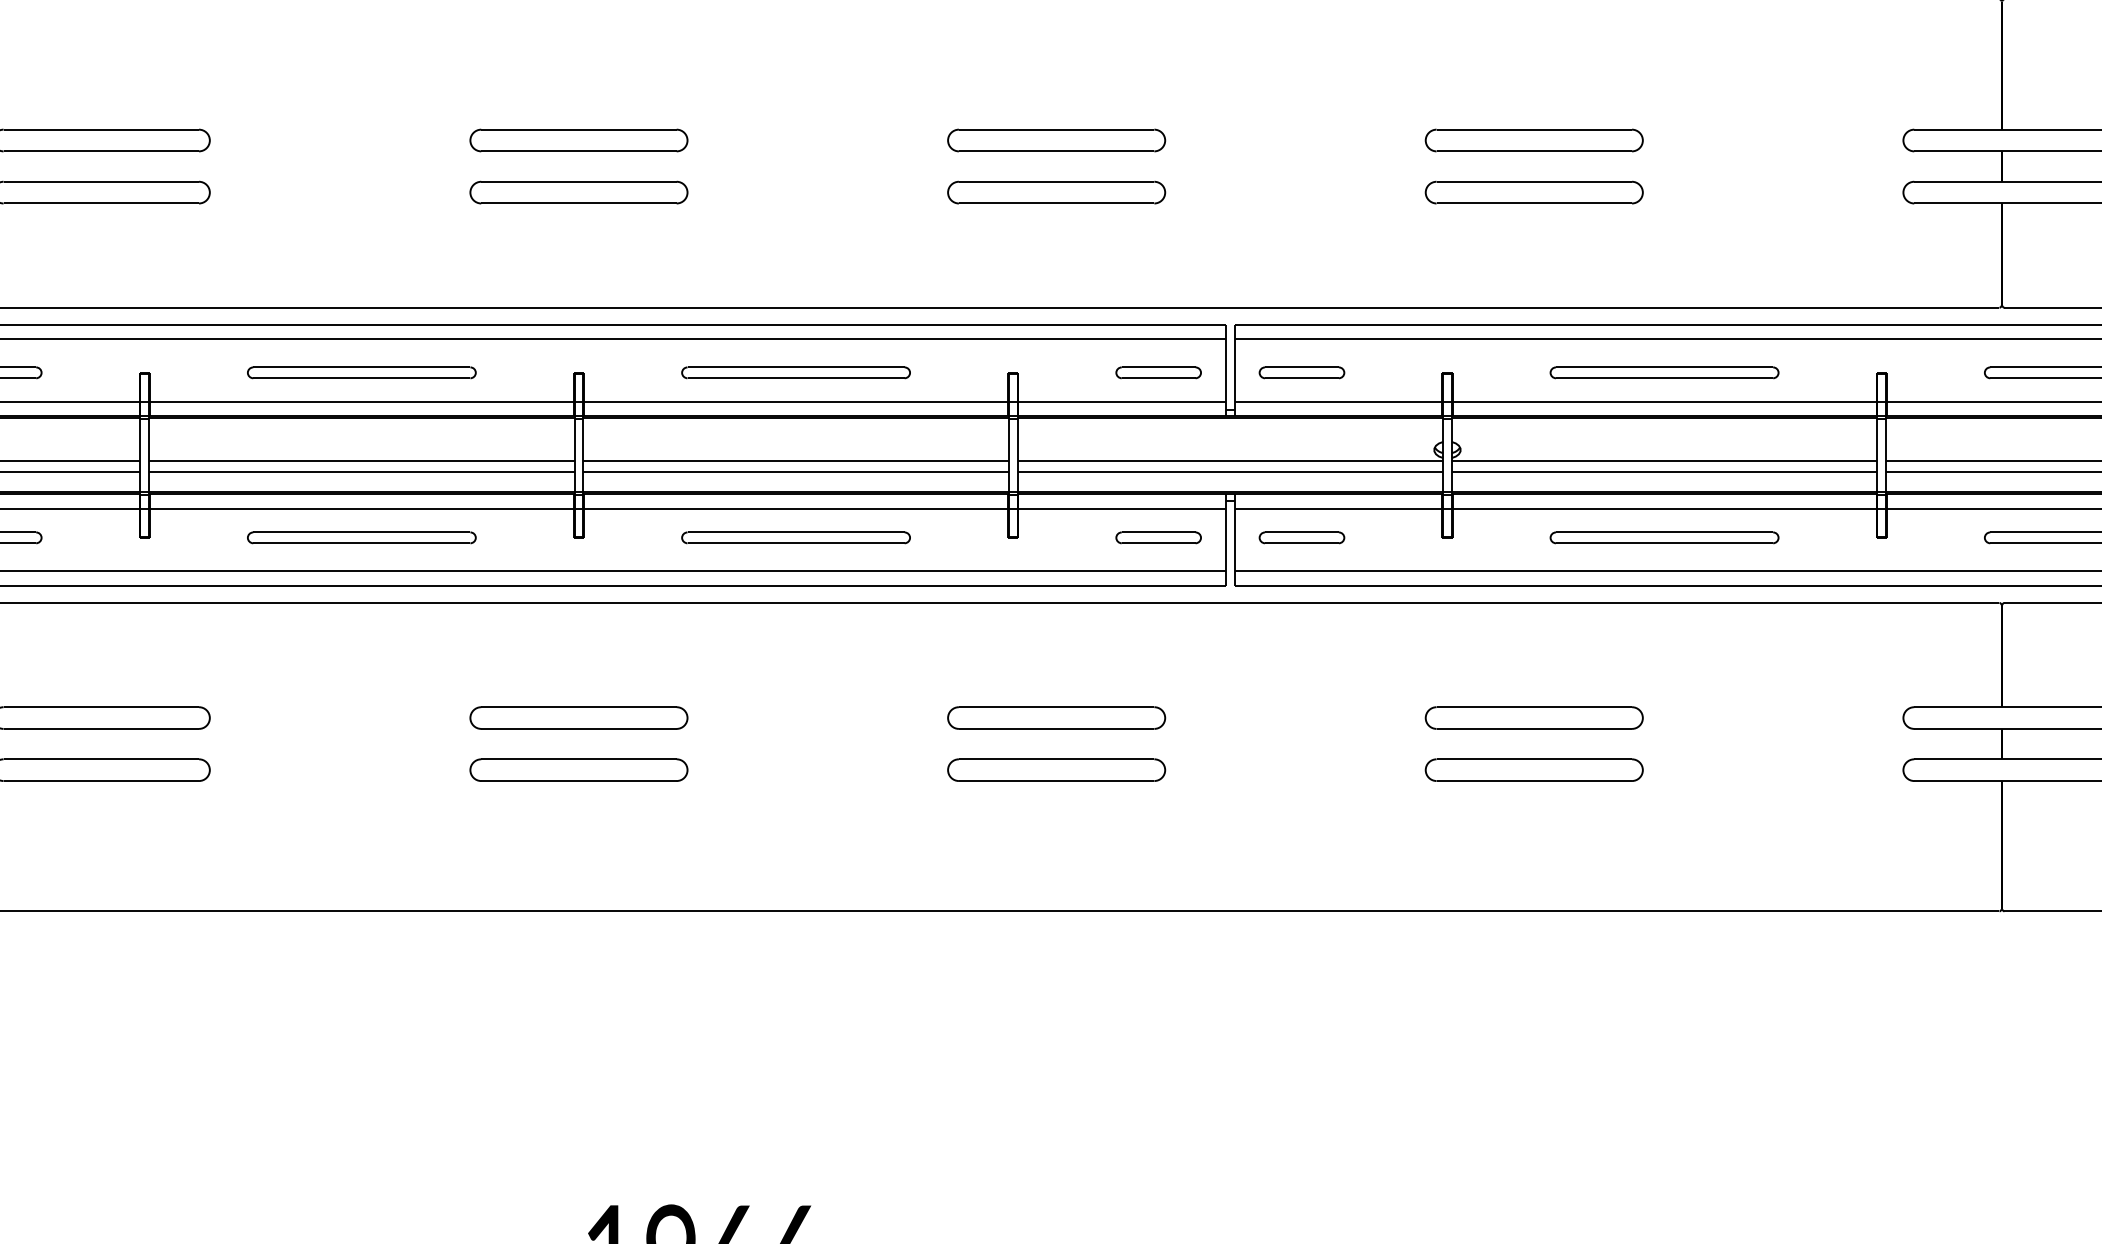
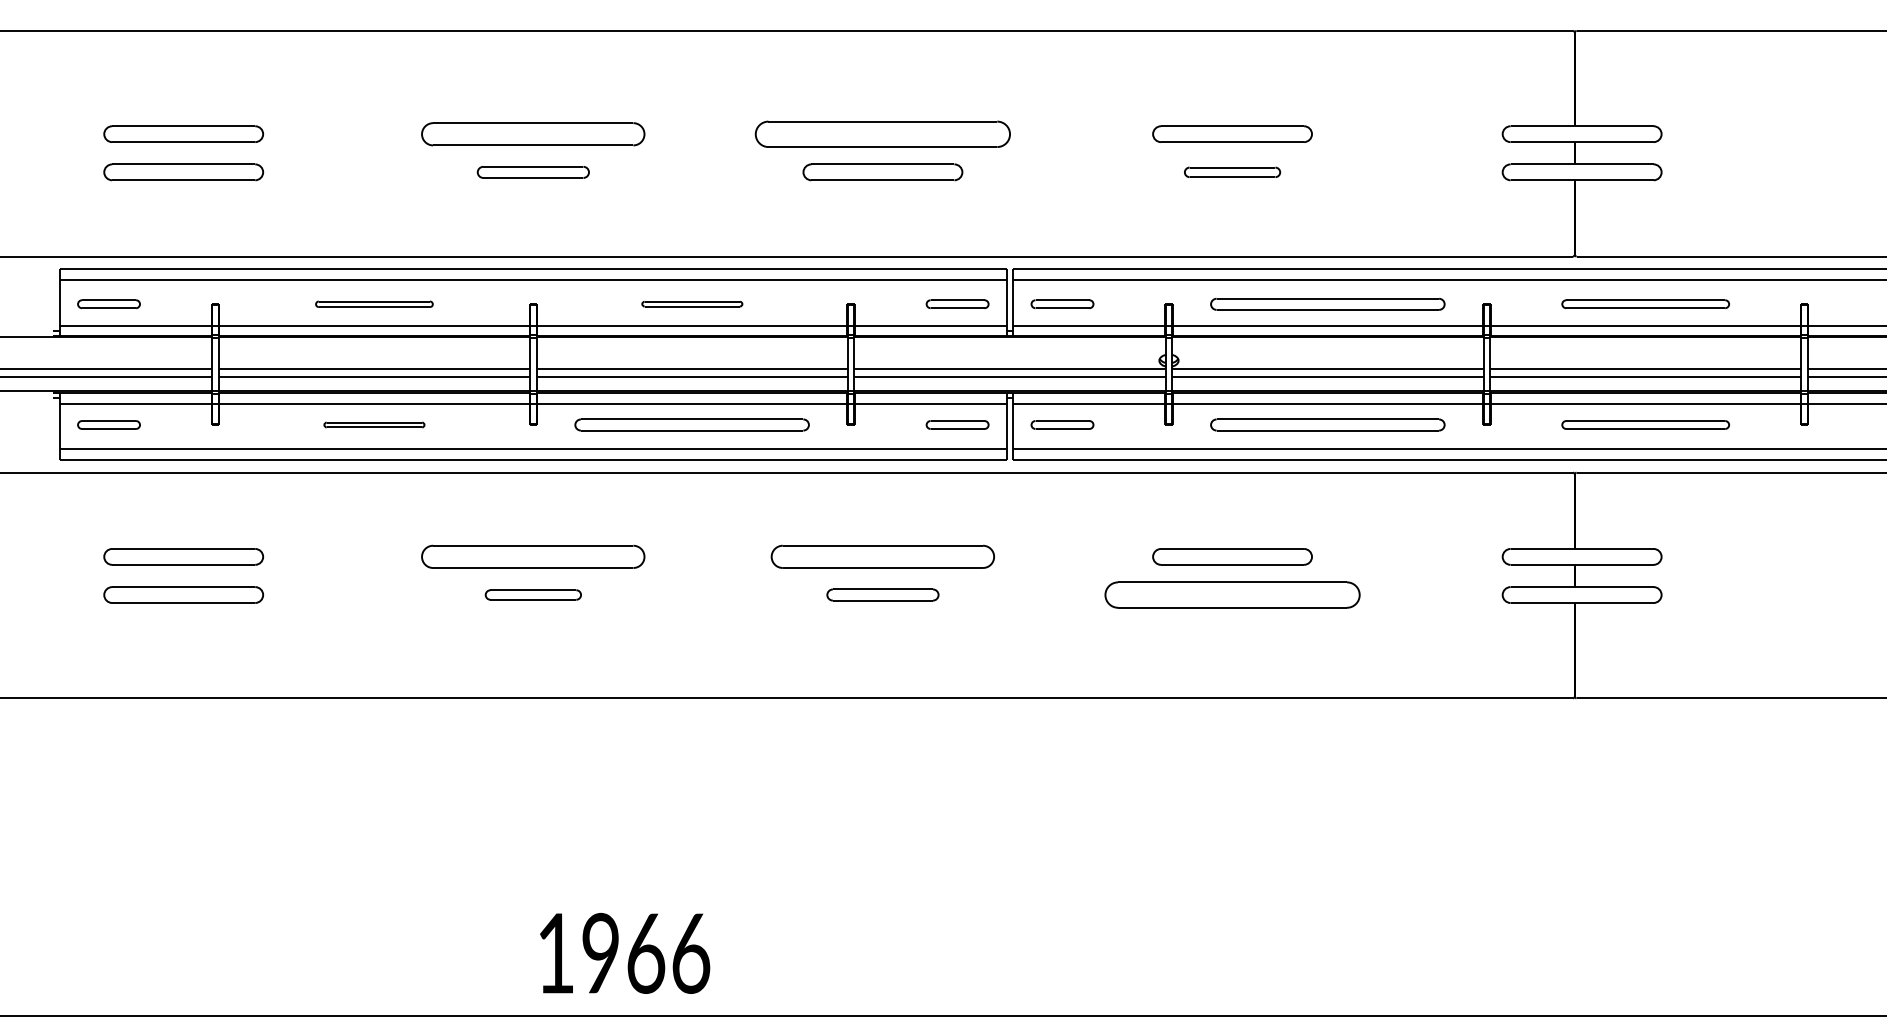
part: (579, 139) -> (533, 133), size x1.4
part: (1056, 139) -> (882, 133), size x1.6
part: (579, 192) -> (533, 172), size x0.7
part: (1534, 192) -> (1232, 172), size x0.6
part: (796, 371) -> (692, 303), size x0.6
part: (1664, 371) -> (1327, 303), size x1.4
part: (361, 373) -> (374, 304), size x0.7
part: (361, 537) -> (374, 424), size x0.6
part: (796, 537) -> (692, 424), size x1.4
part: (1664, 537) -> (1327, 424), size x1.4
part: (579, 717) -> (533, 556), size x1.4
part: (1056, 717) -> (882, 556), size x1.4
part: (579, 769) -> (533, 594), size x0.6
part: (1056, 769) -> (882, 594), size x0.7
part: (1534, 769) -> (1232, 594), size x1.6

